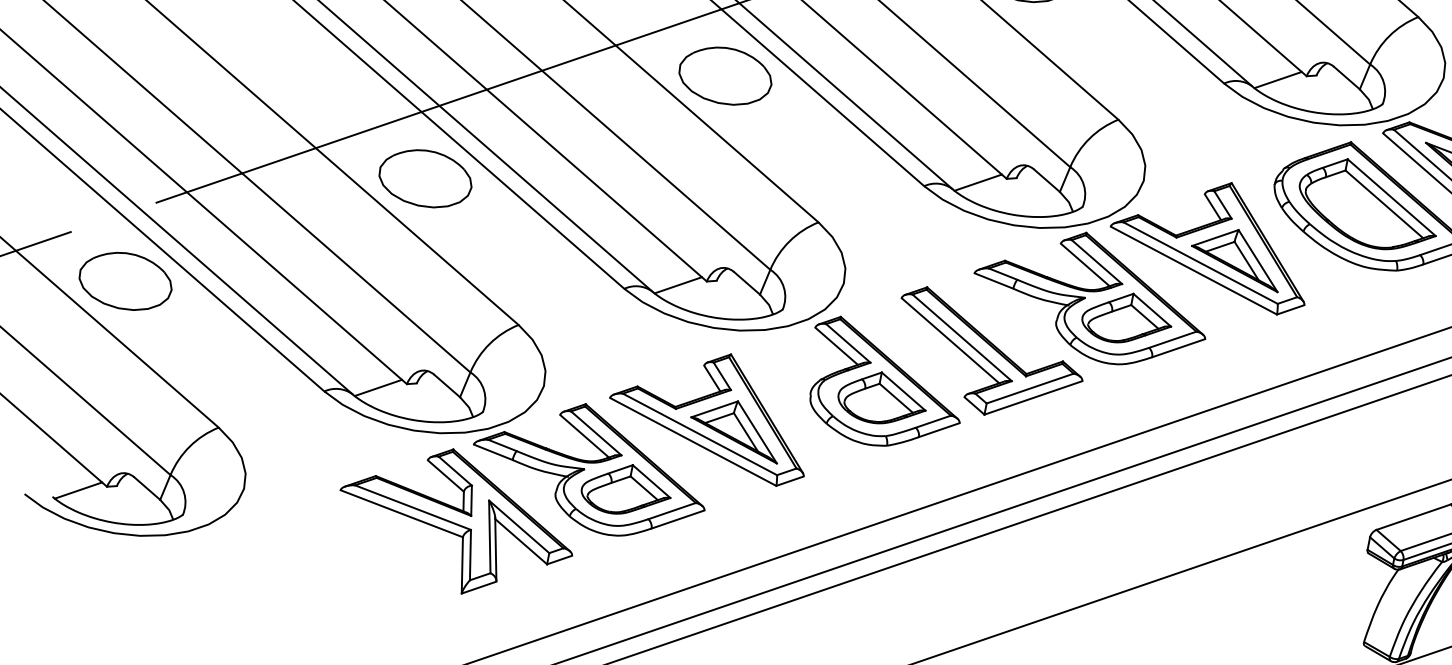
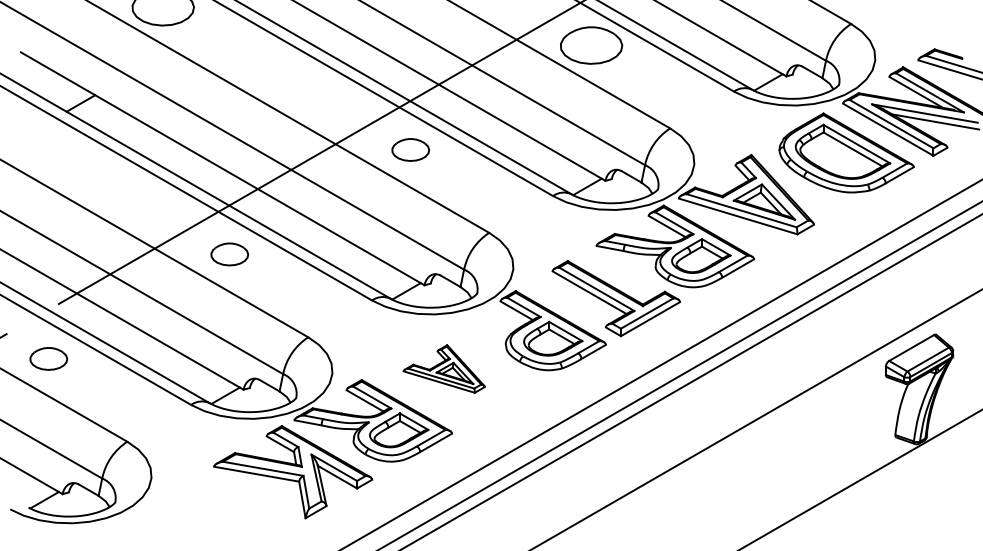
part: (725, 75) -> (410, 149), size x0.6
part: (425, 178) -> (229, 254), size x0.6
part: (125, 280) -> (48, 358), size x0.6
part: (710, 410) -> (443, 368), size x0.6

